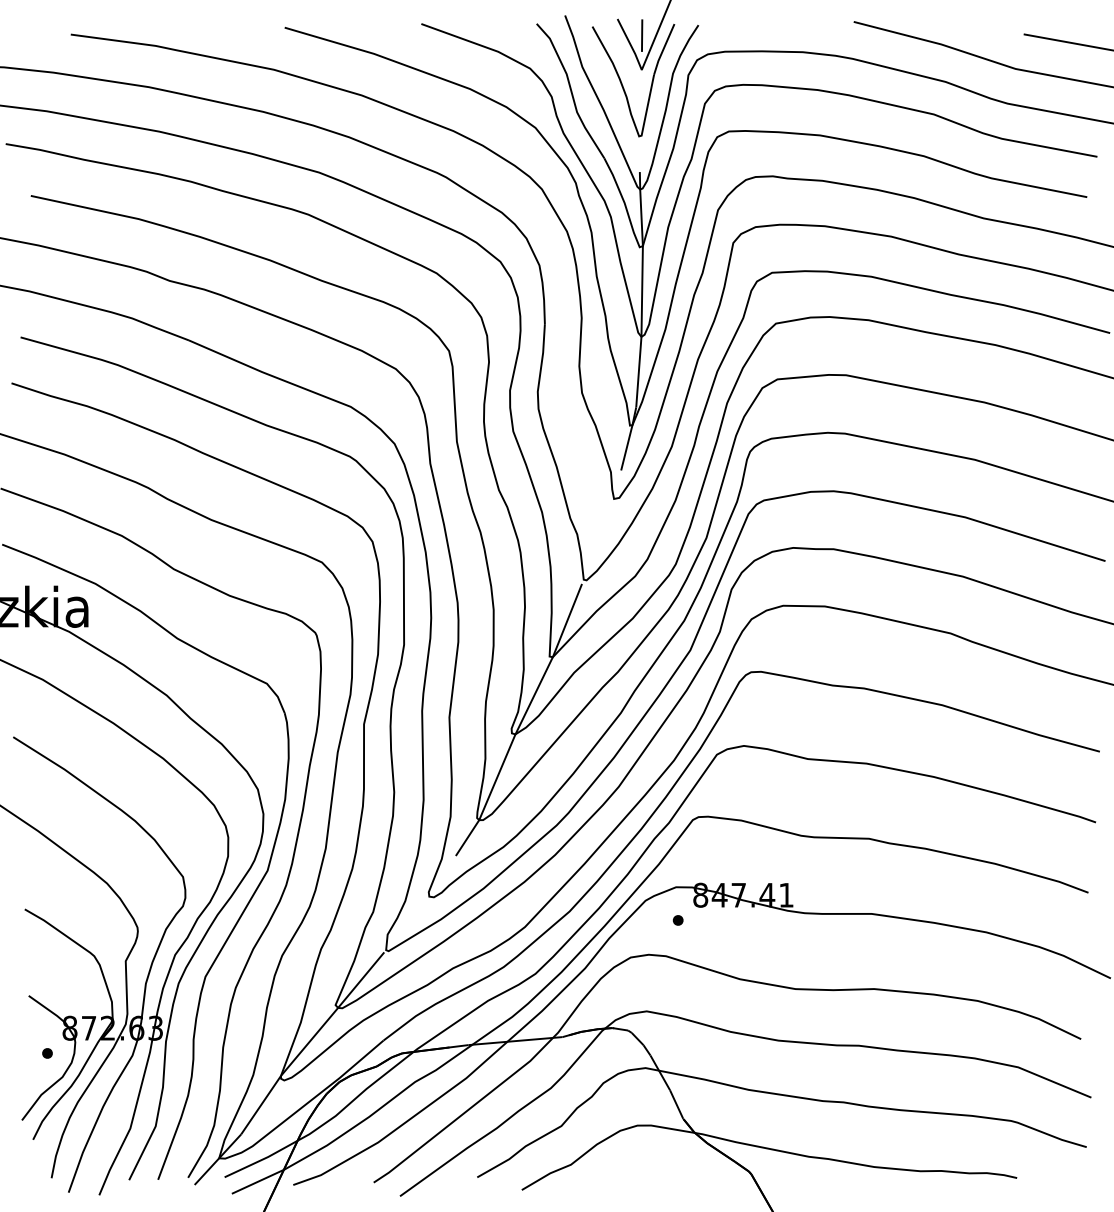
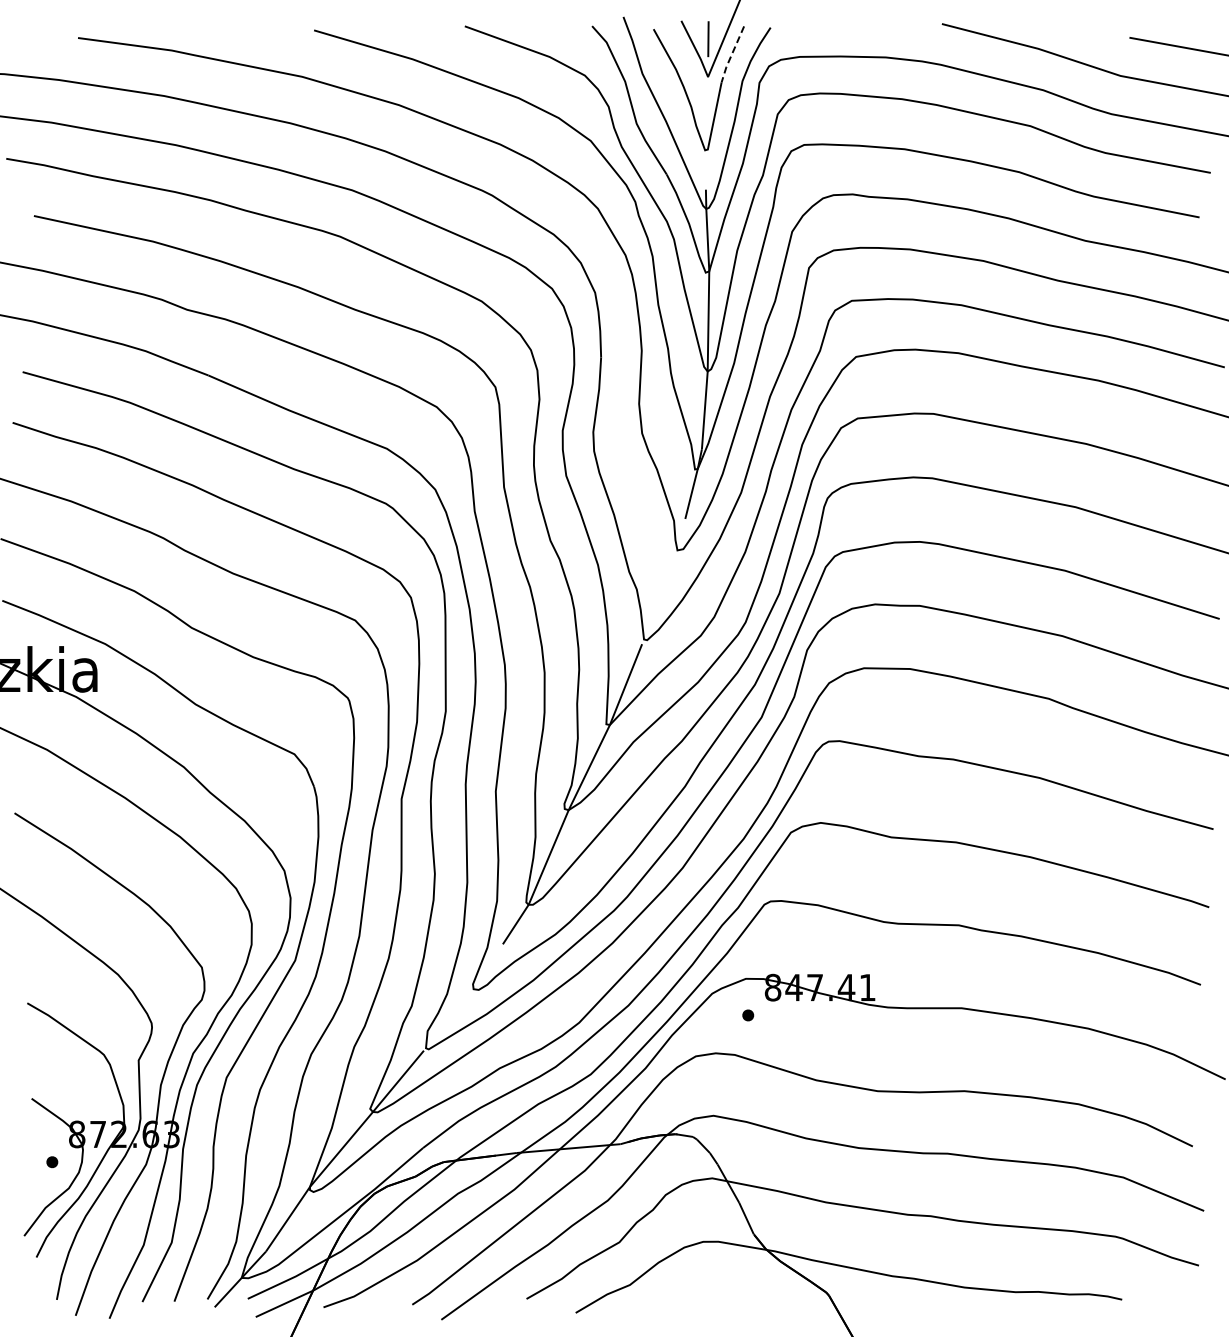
line: (663, 50) -> (731, 55), solid -> dashed

